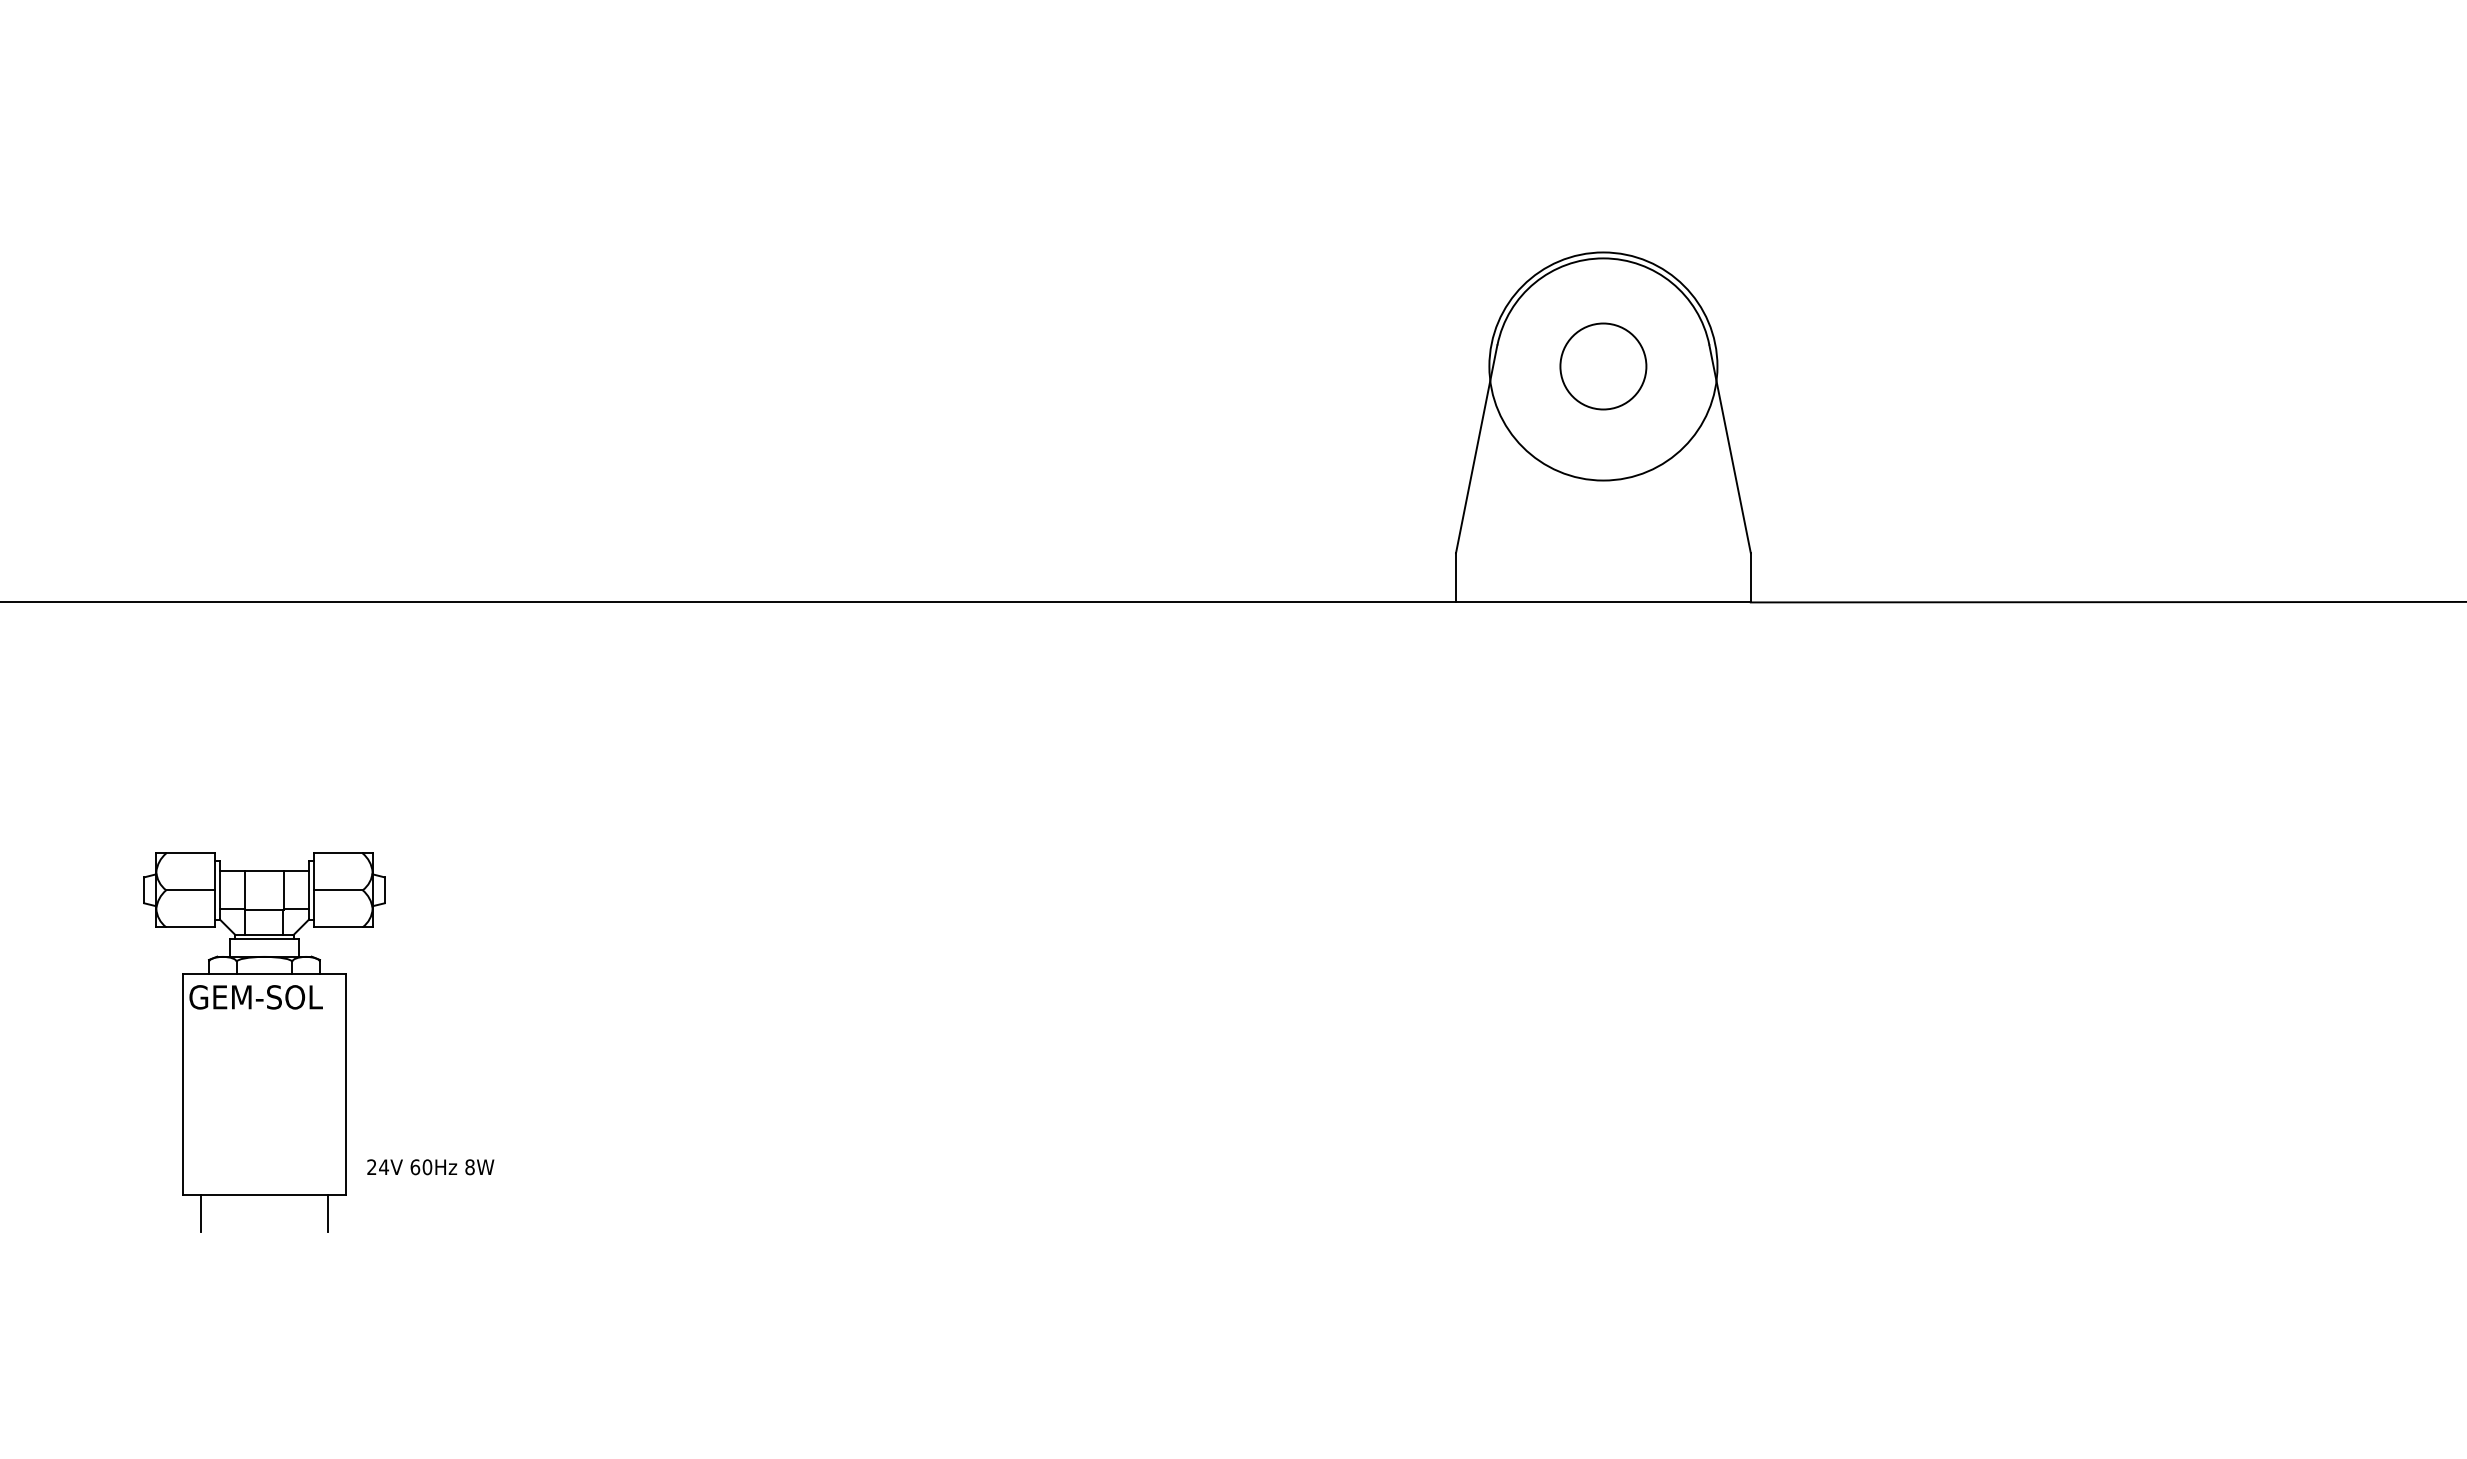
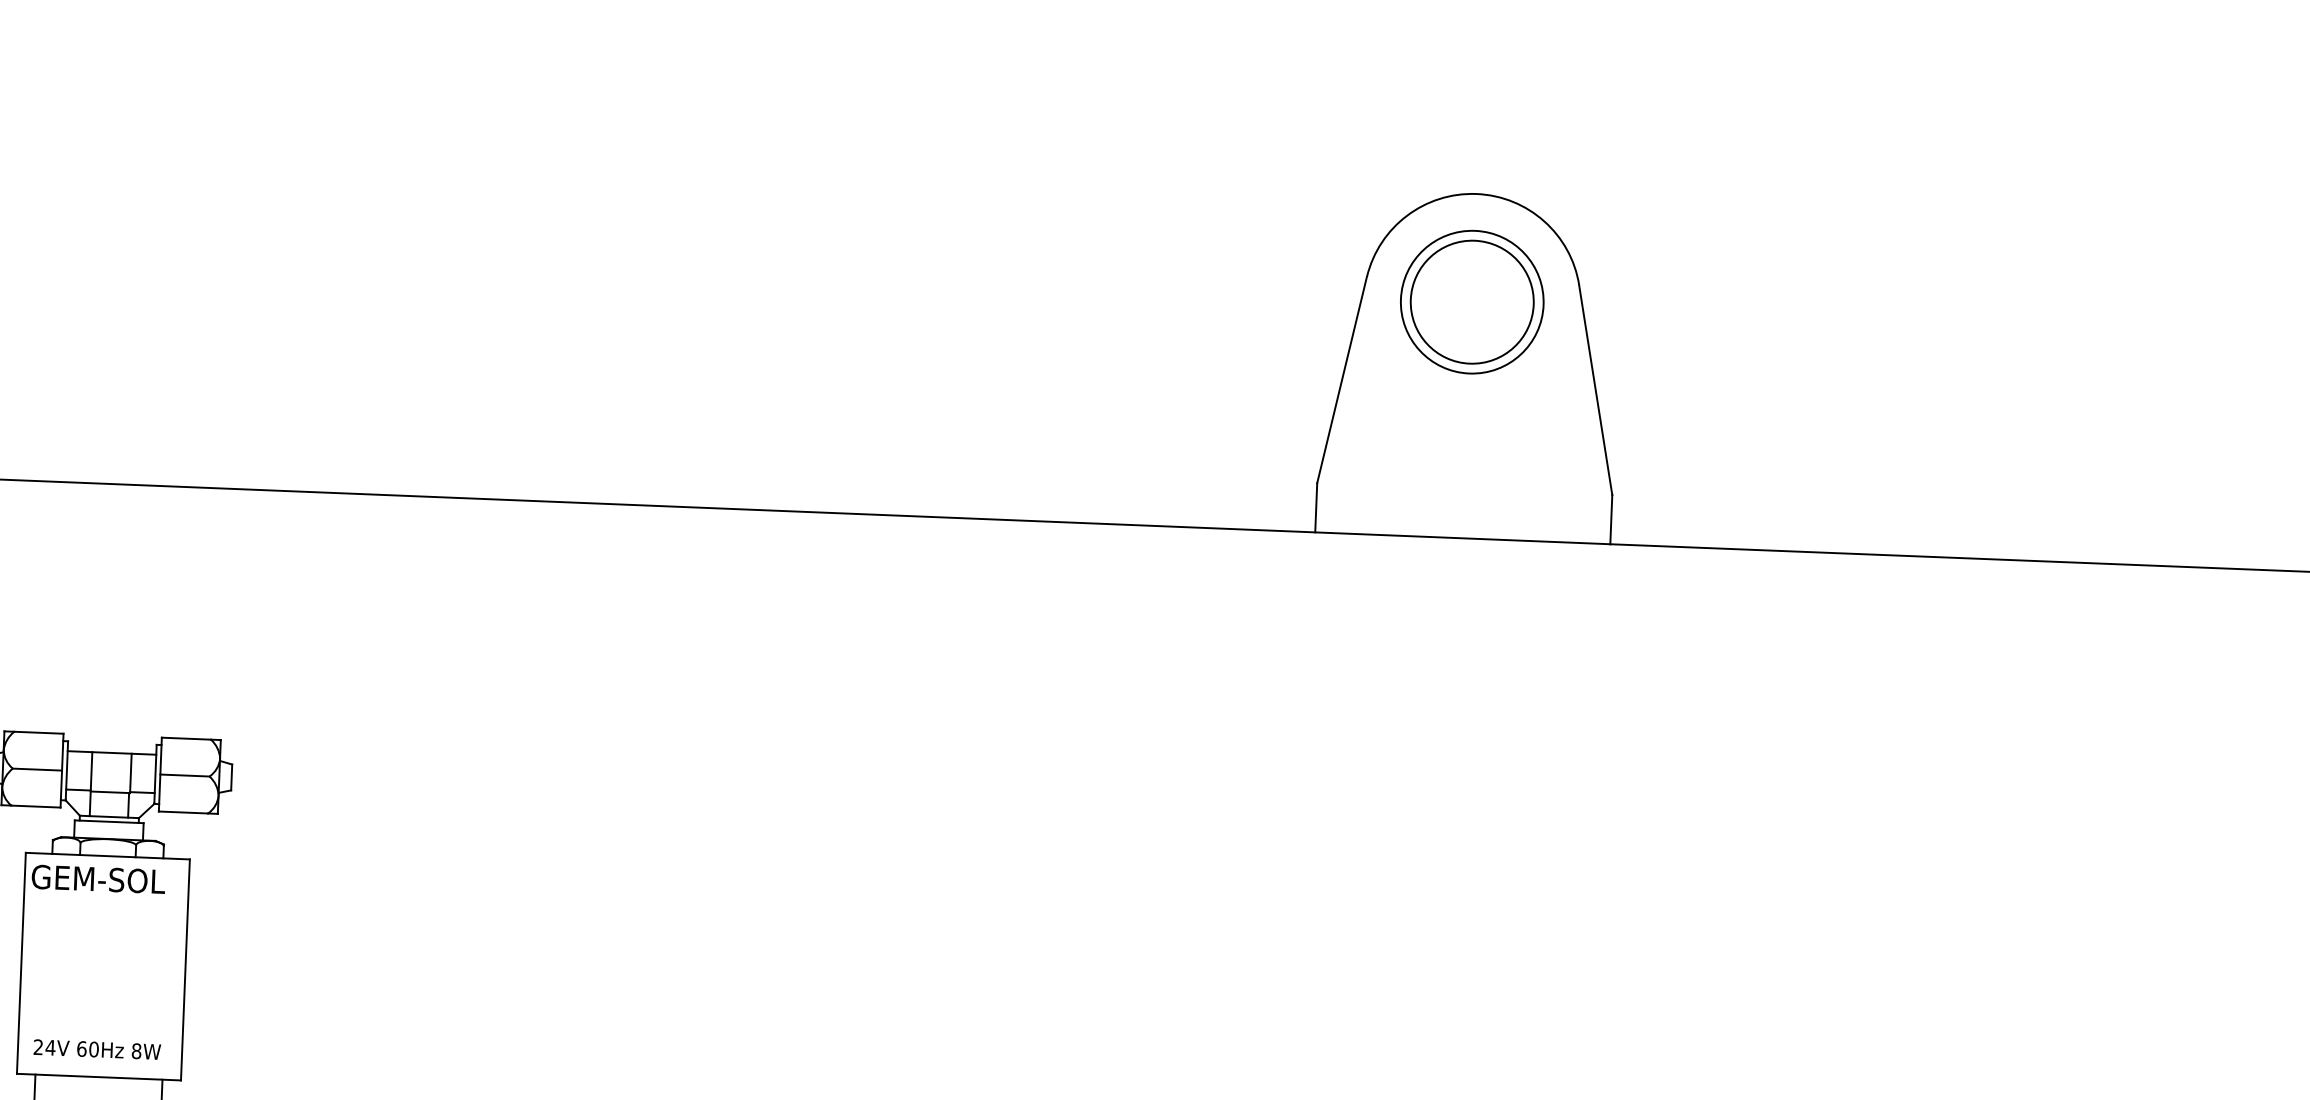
circle: (1603, 366) -> (1472, 302), size x0.62
circle: (1603, 366) -> (1472, 302), size x1.43
text: (430, 1167) -> (97, 1049), moved

